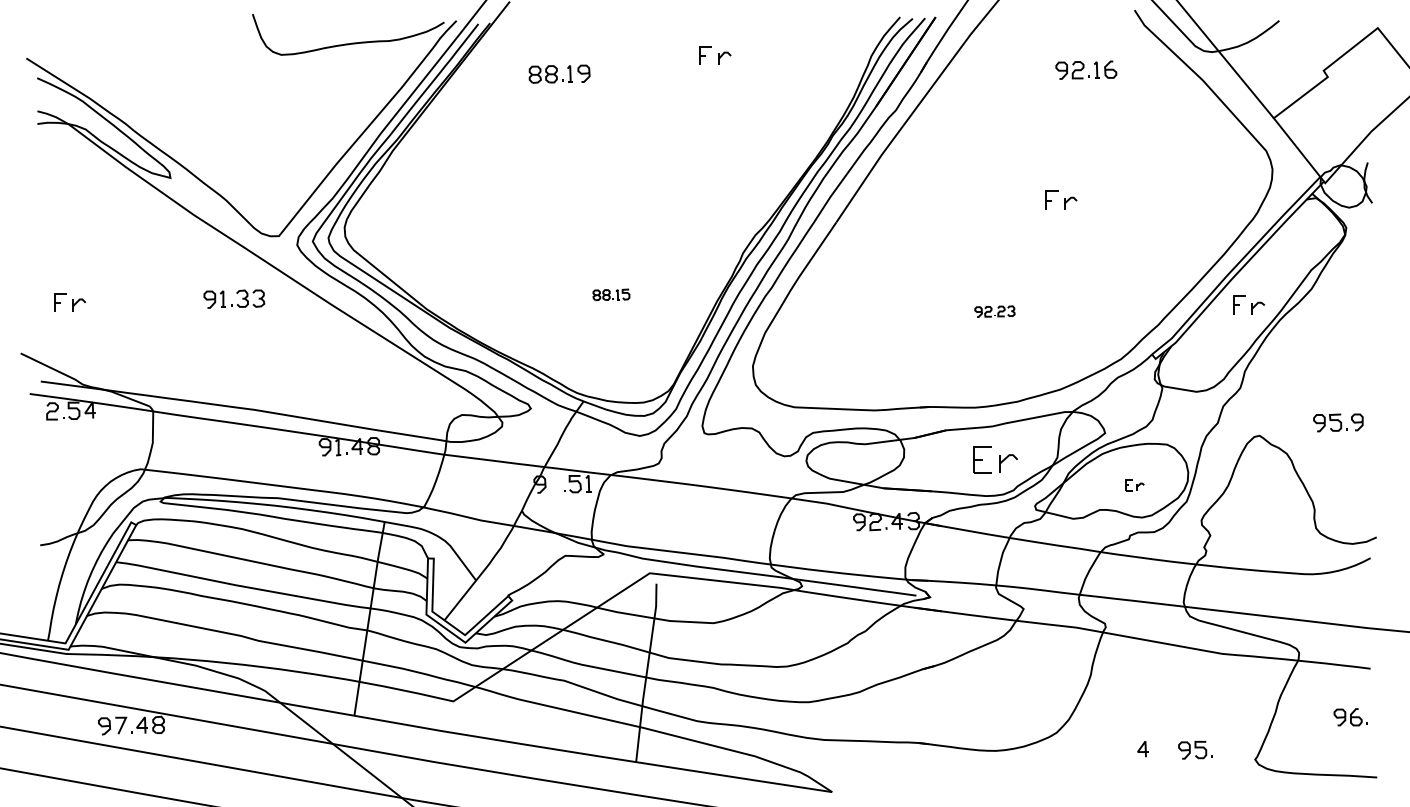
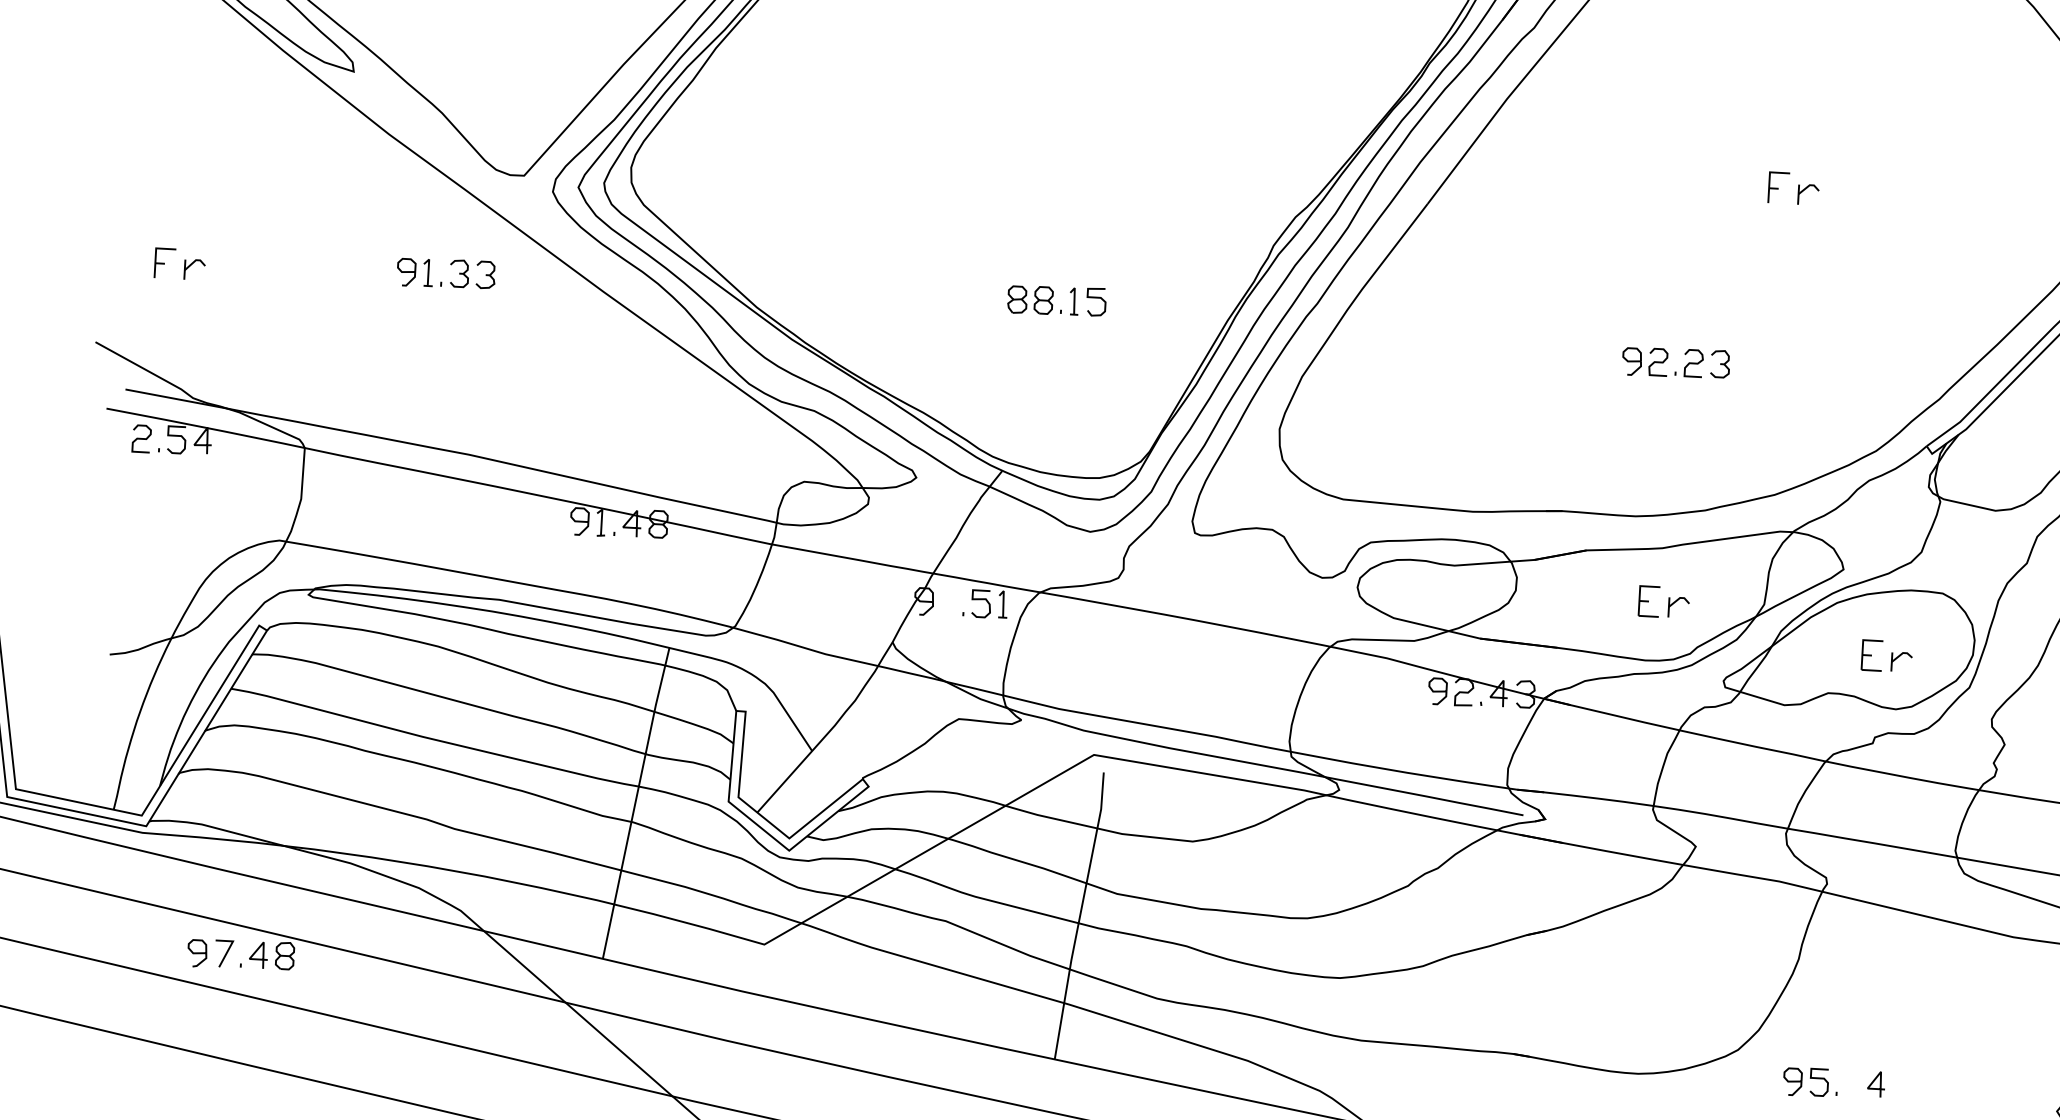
part: (611, 294) -> (1057, 300), size x1.67
part: (994, 311) -> (1675, 362), size x1.67
part: (995, 459) -> (1663, 602), size x0.71
part: (1134, 484) -> (1886, 655), size x1.67
part: (1195, 749) -> (1810, 1081), moved

